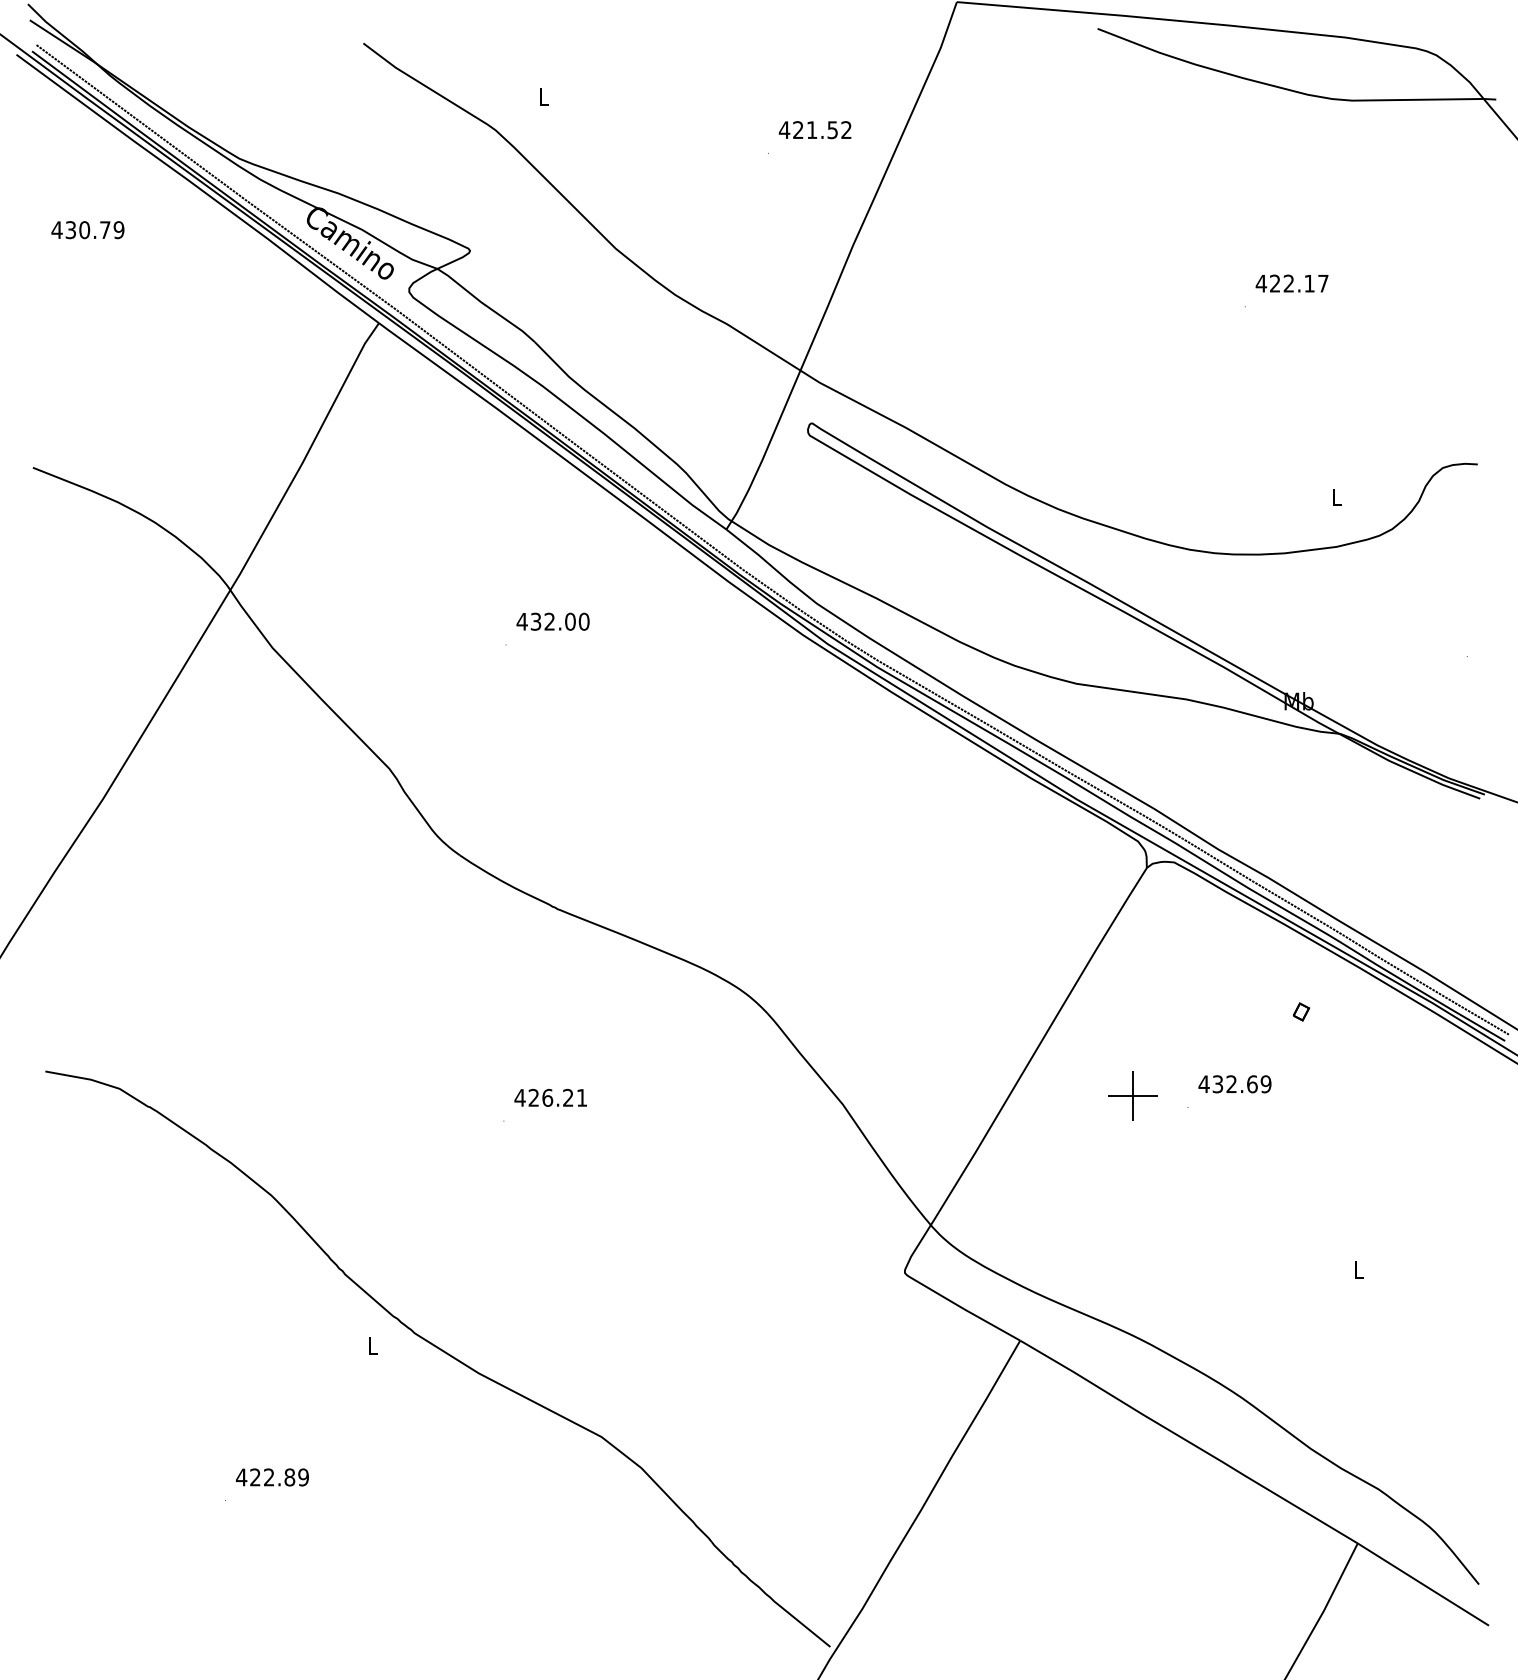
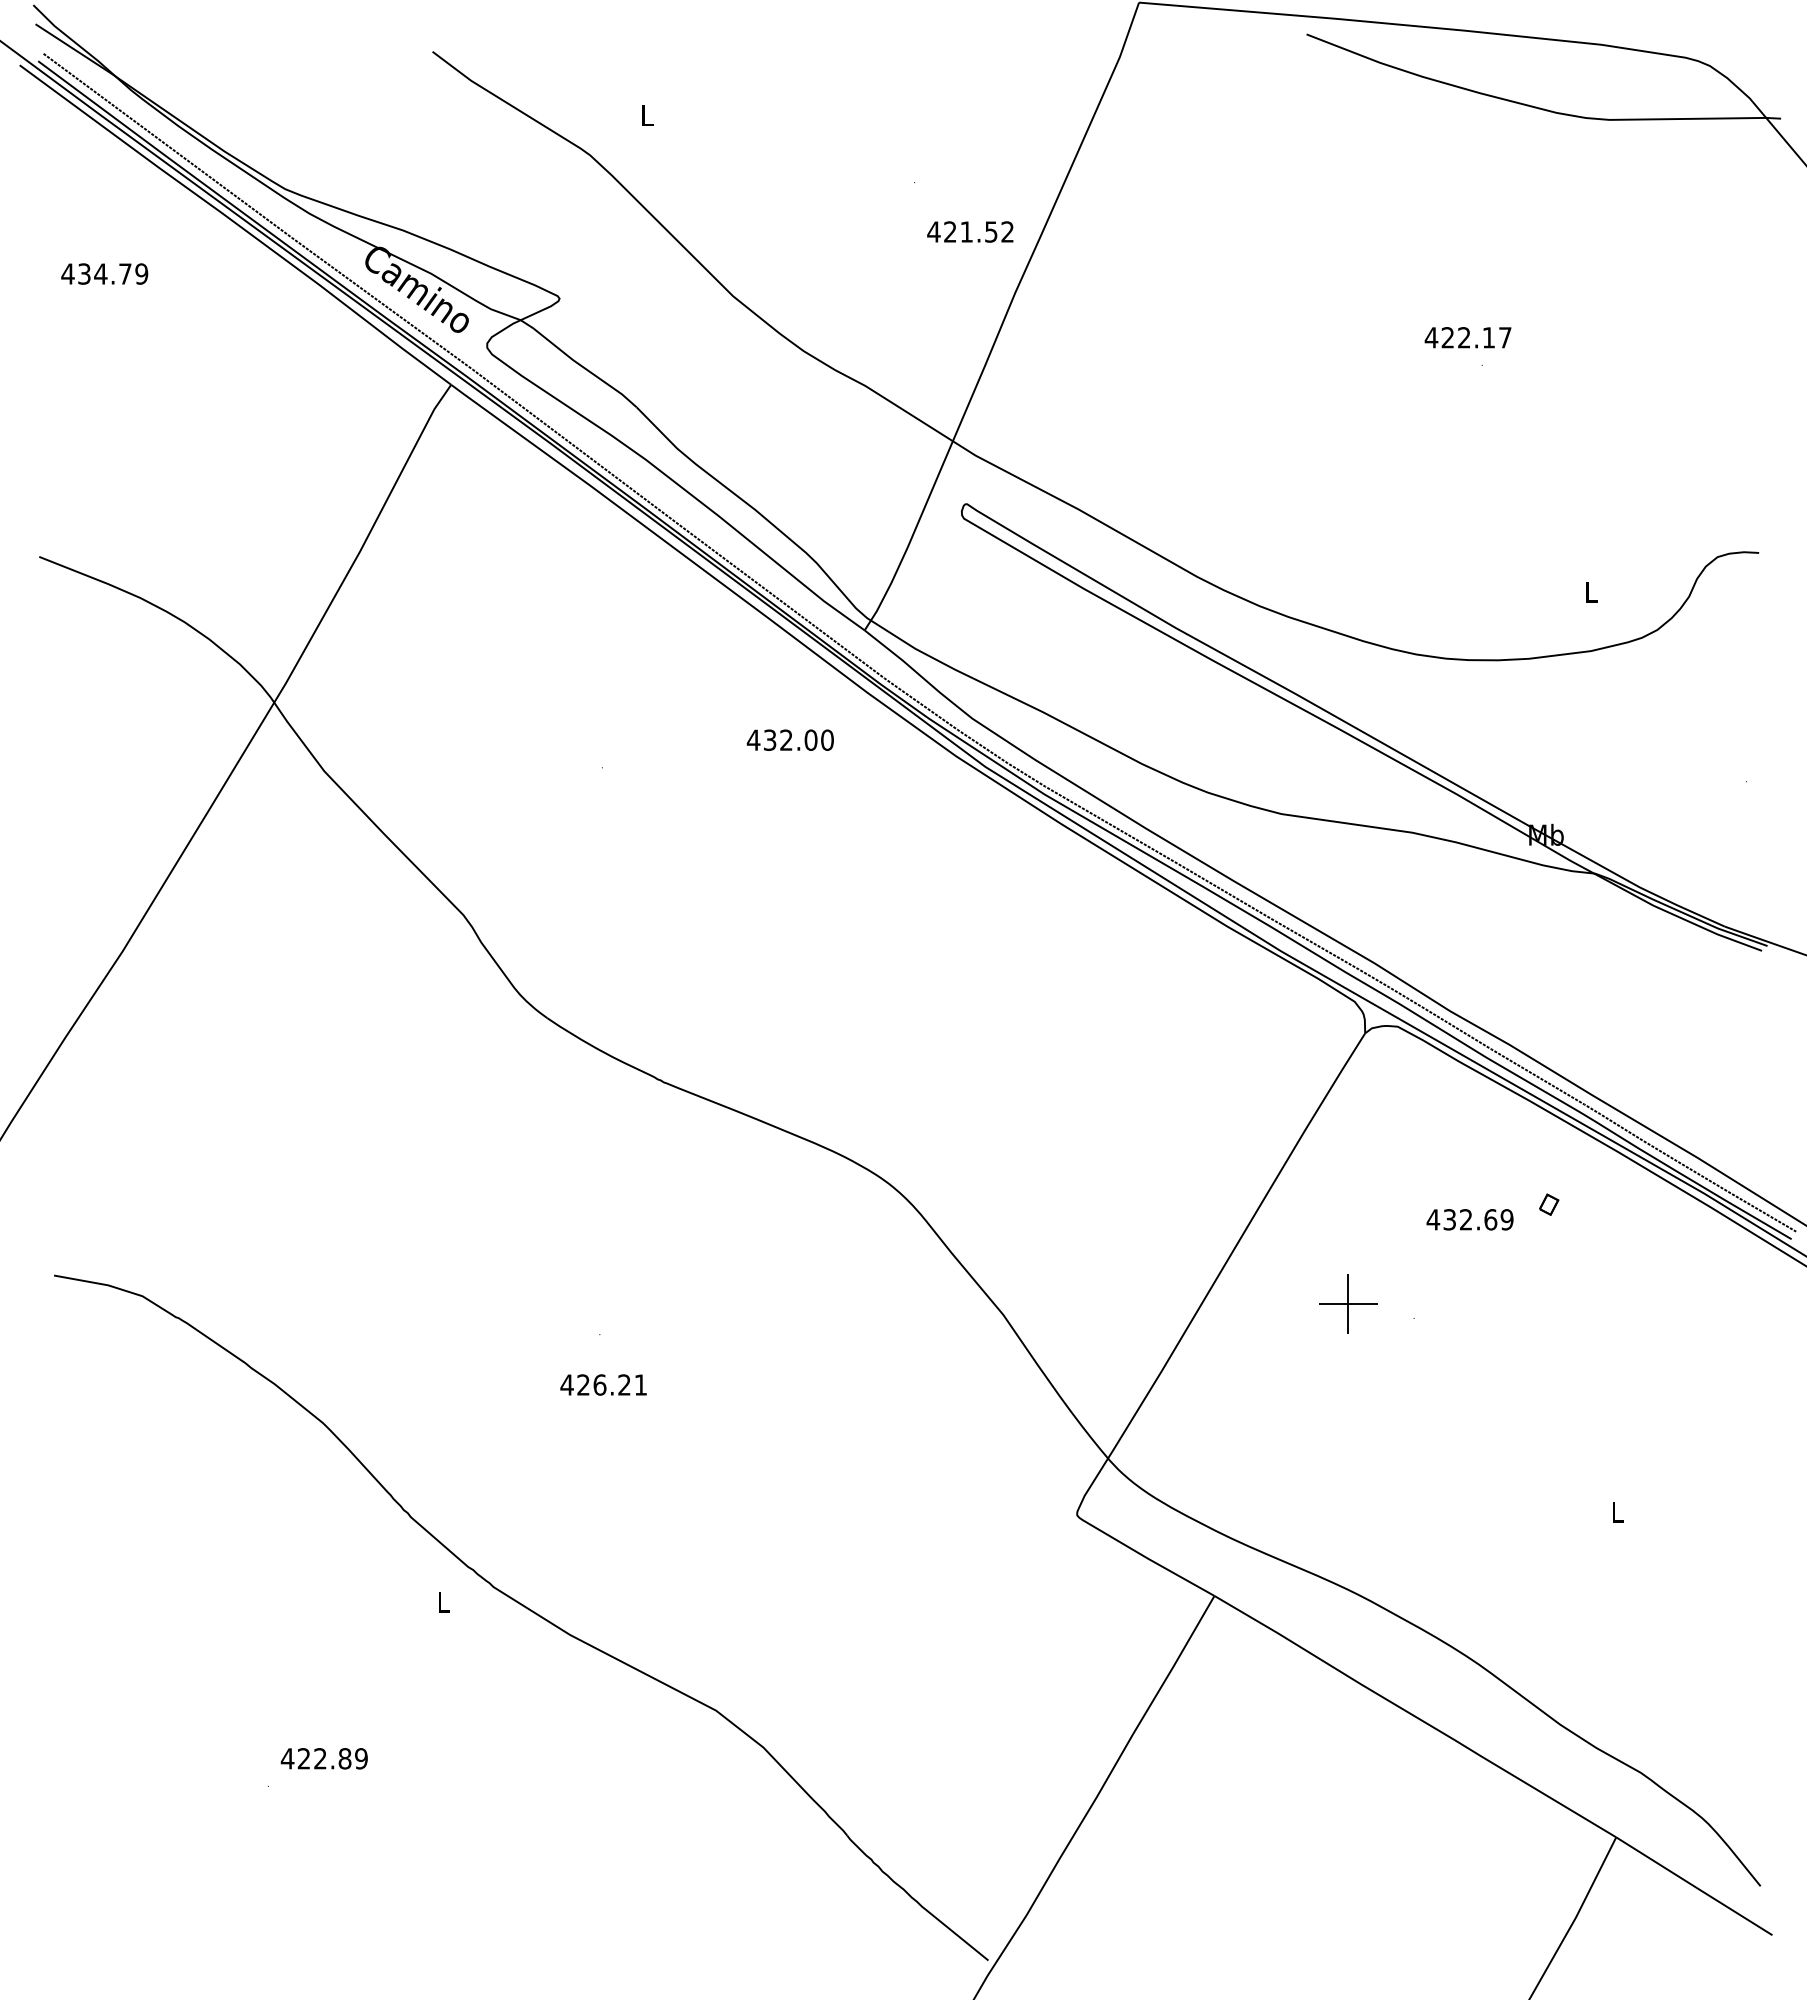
text: (815, 129) -> (970, 231), moved
text: (84, 229) -> (100, 273), 430.79 -> 434.79
text: (1291, 283) -> (1467, 337), moved
text: (552, 621) -> (789, 739), moved
text: (1234, 1084) -> (1469, 1219), moved
text: (550, 1097) -> (603, 1384), moved

